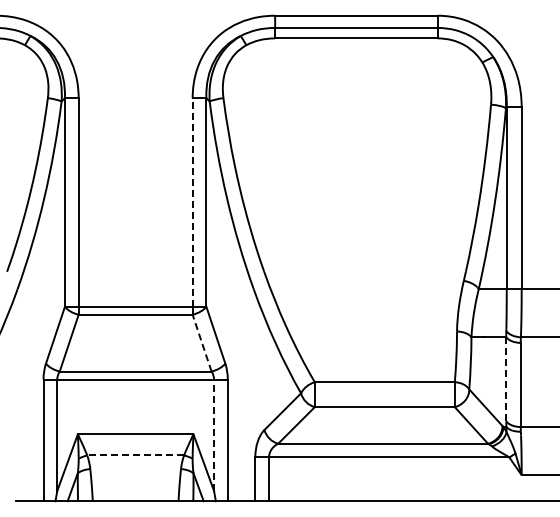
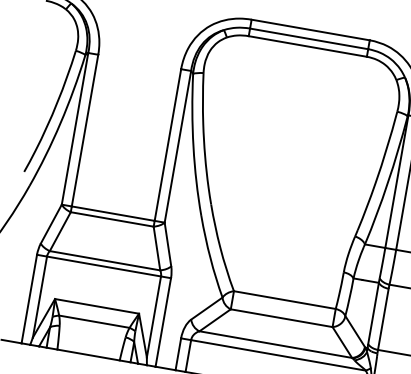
line: (192, 202) -> (167, 145), dashed -> solid
line: (202, 343) -> (157, 248), dashed -> solid
line: (506, 378) -> (373, 312), dashed -> solid
line: (214, 435) -> (154, 317), dashed -> solid
line: (135, 455) -> (94, 321), dashed -> solid

